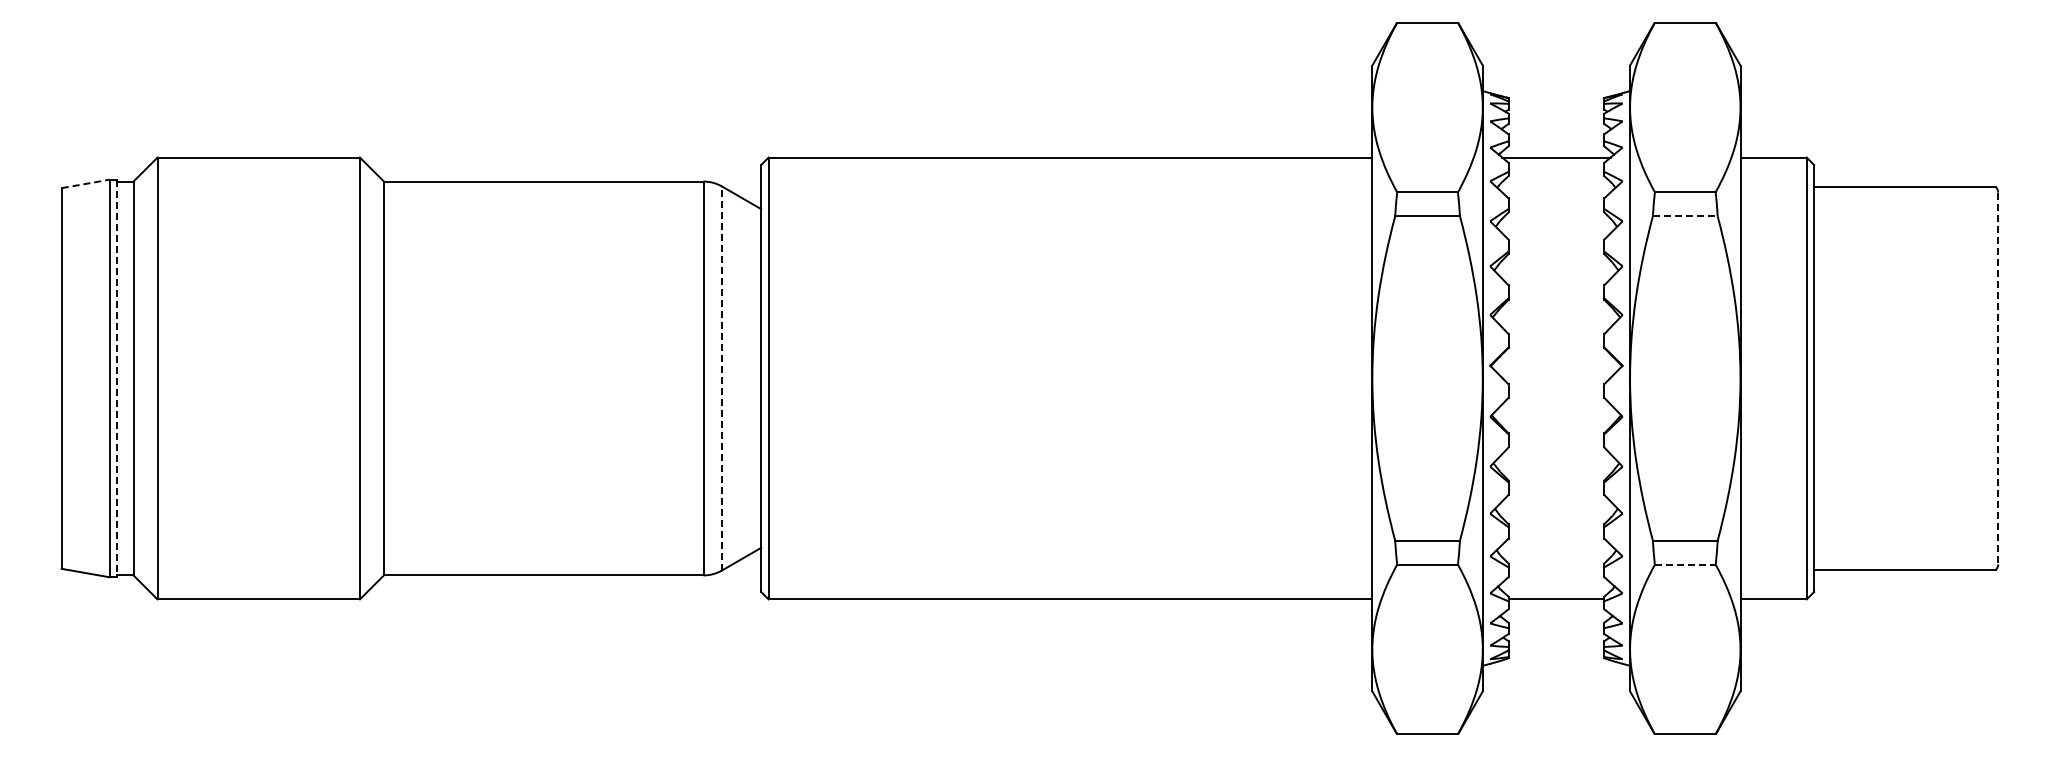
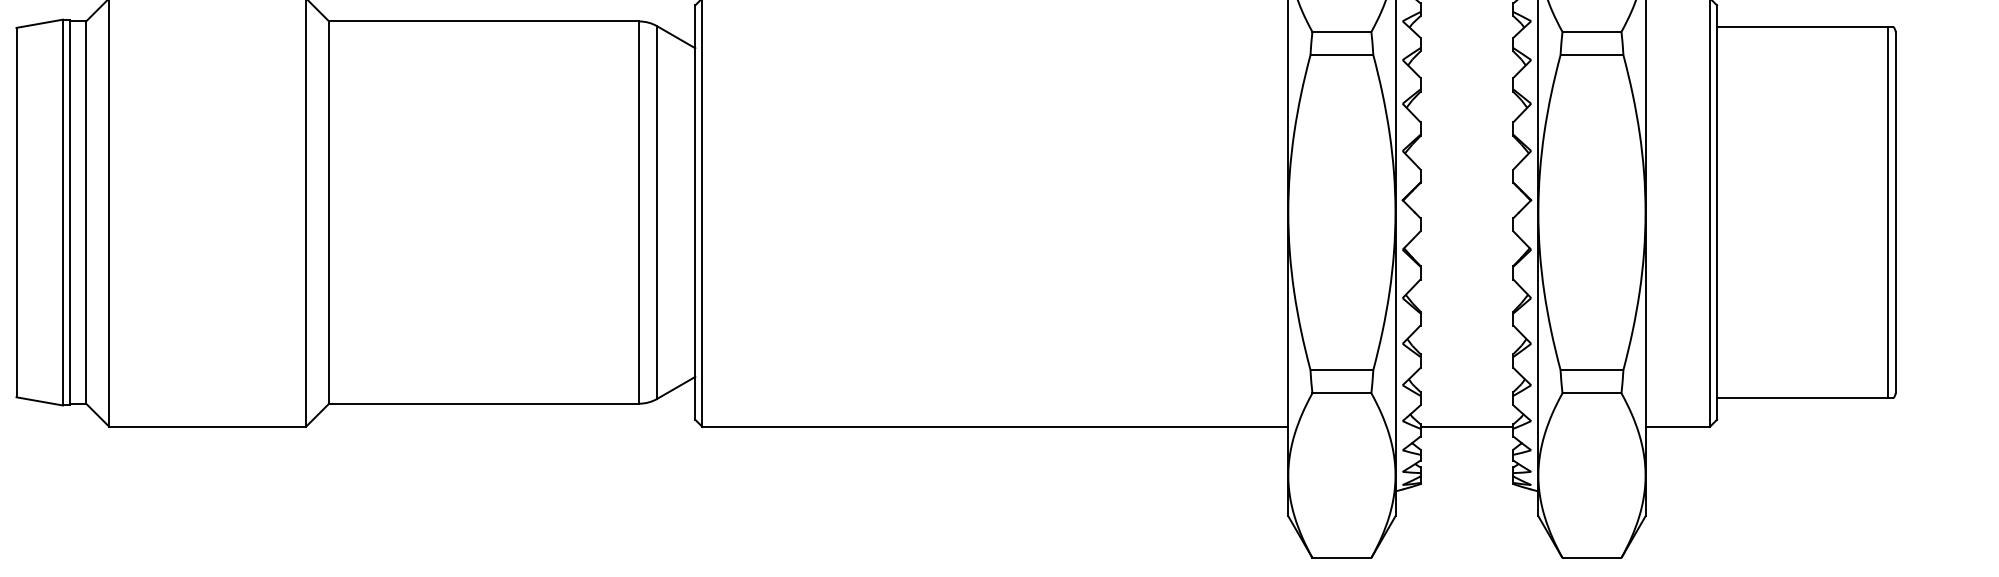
line: (86, 183) -> (40, 23), dashed -> solid
line: (1685, 216) -> (1592, 55), dashed -> solid
line: (721, 377) -> (656, 211), dashed -> solid
line: (117, 378) -> (70, 212), dashed -> solid
line: (1990, 378) -> (1888, 212), added
line: (1998, 378) -> (1895, 212), dashed -> solid
line: (1685, 564) -> (1592, 393), dashed -> solid

